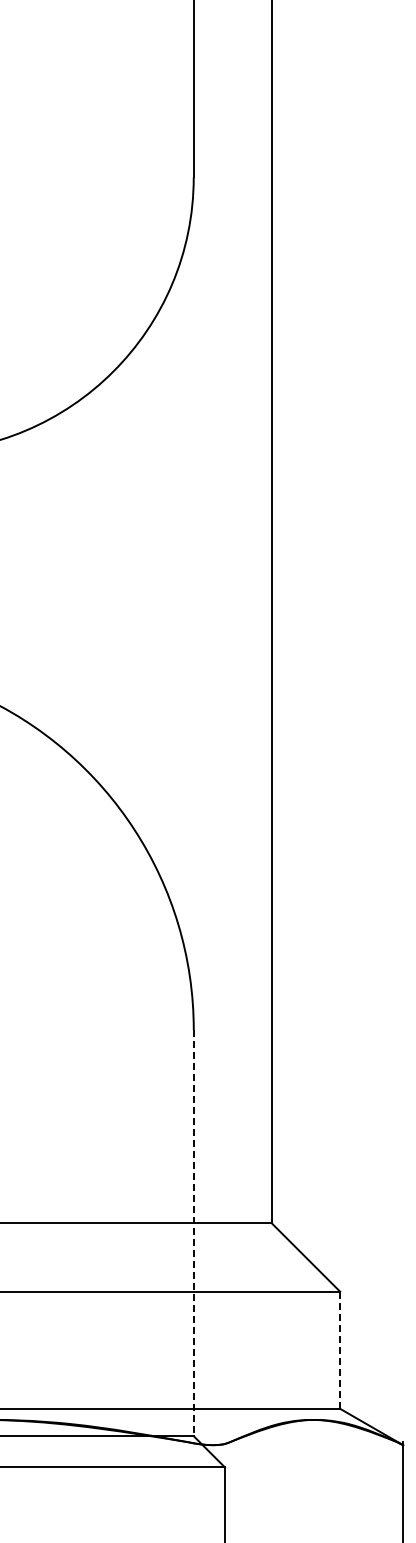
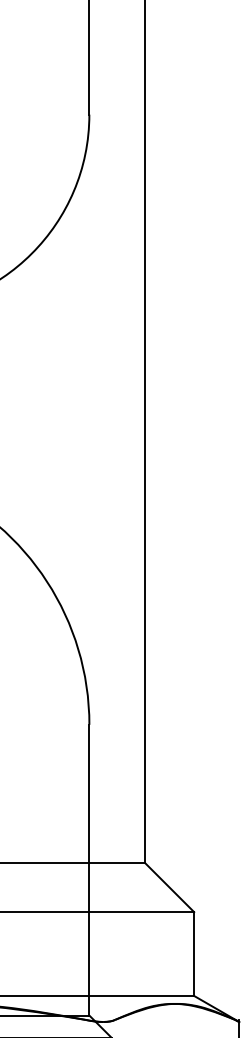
line: (193, 1233) -> (89, 870), dashed -> solid
line: (340, 1350) -> (194, 954), dashed -> solid

